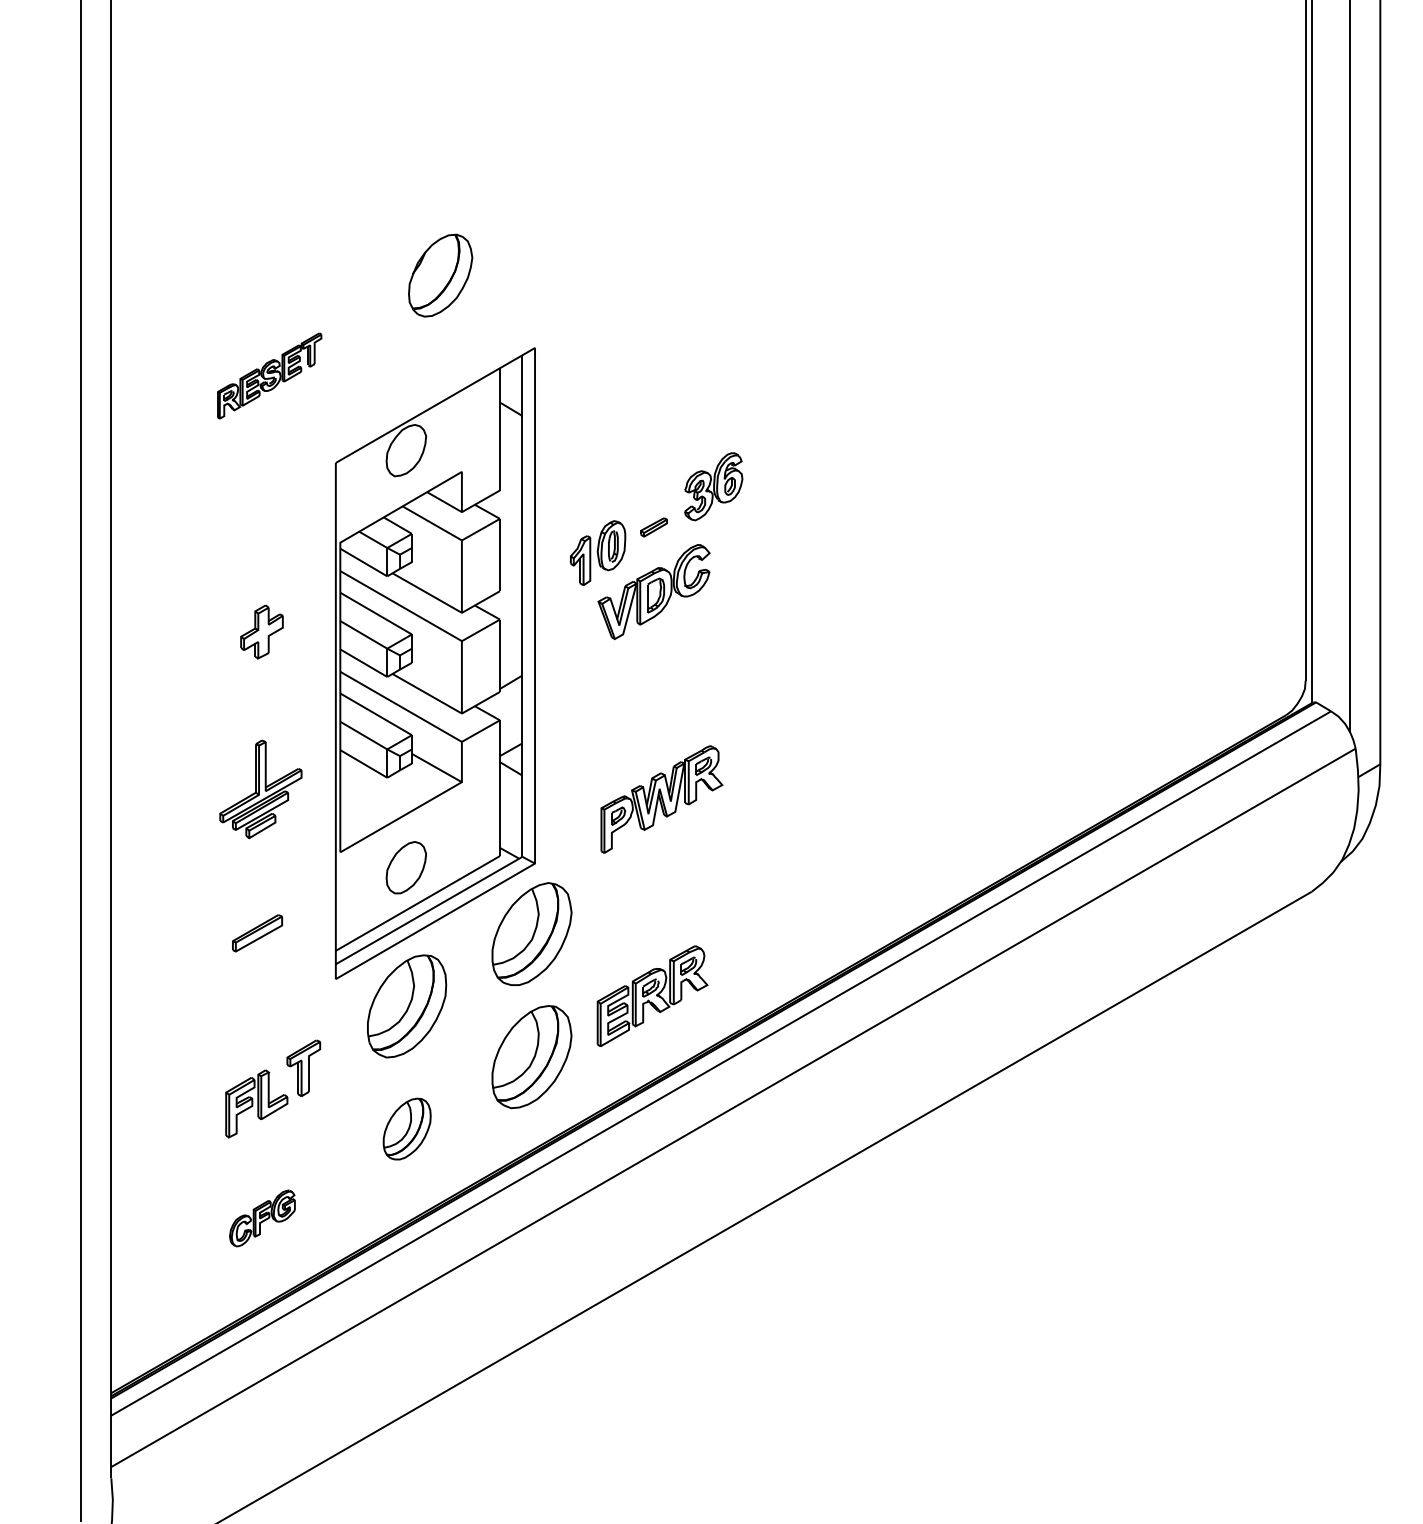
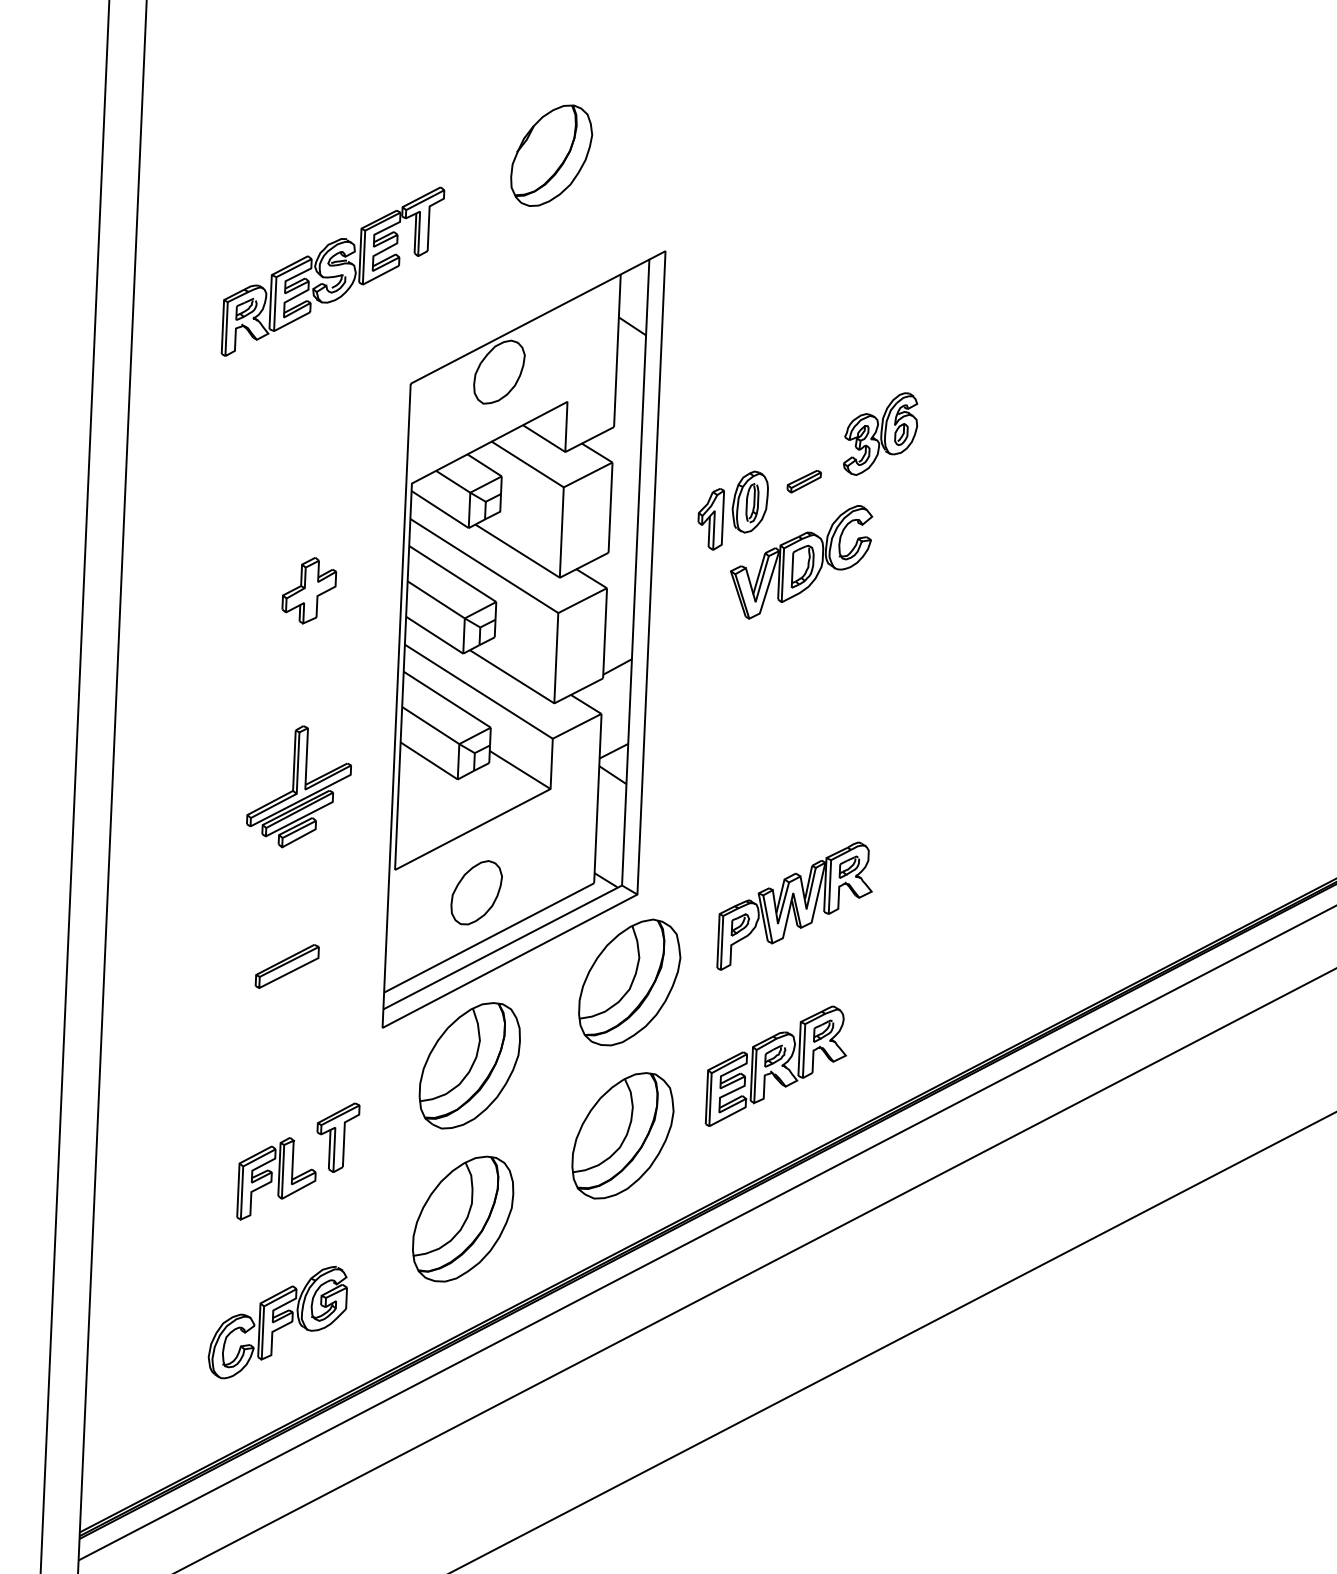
part: (269, 375) -> (332, 271), size x1.67
part: (661, 799) -> (795, 906), moved
part: (407, 1128) -> (463, 1218), size x1.67
part: (262, 1218) -> (277, 1322), size x1.67

